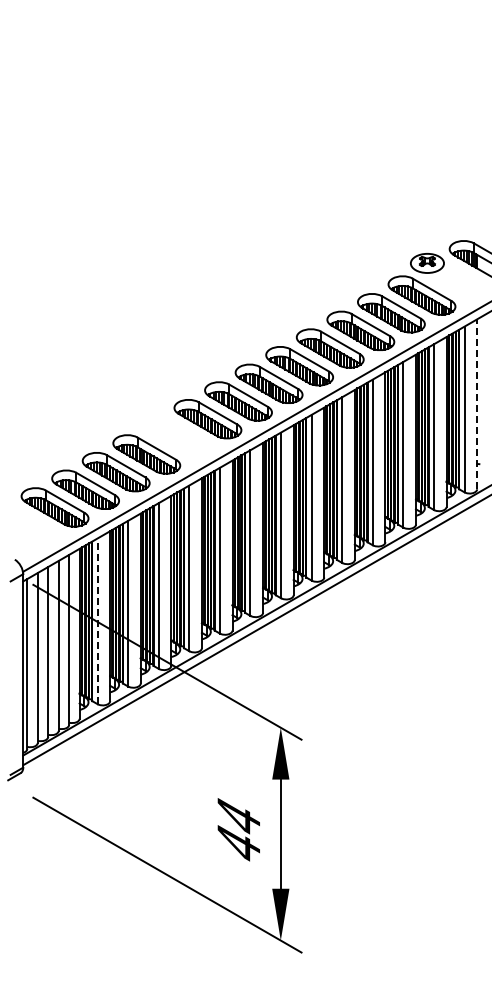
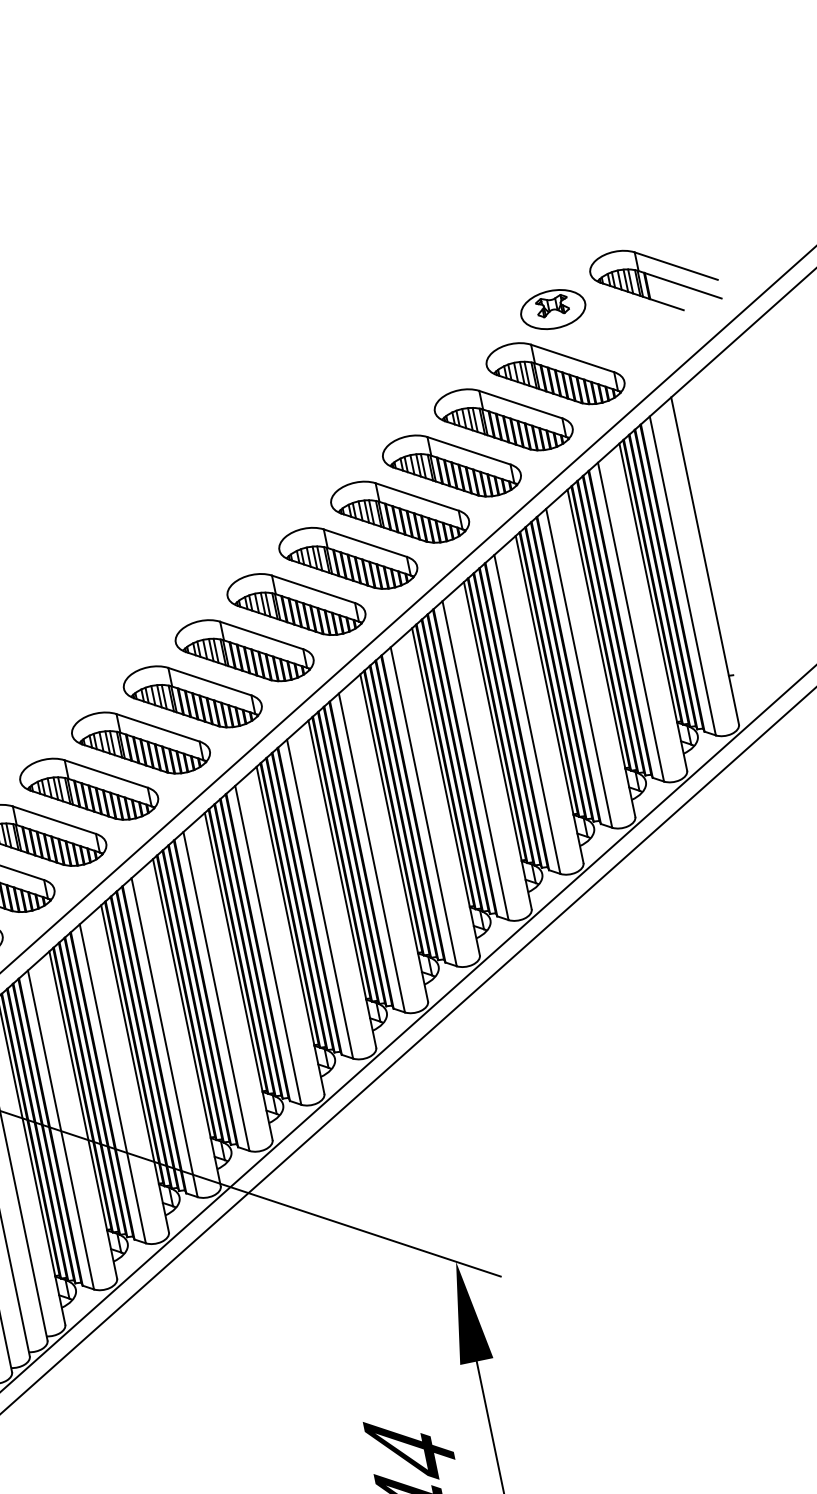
line: (477, 404) -> (705, 561), dashed -> solid
part: (177, 436) -> (141, 742), added
line: (97, 621) -> (60, 1130), dashed -> solid

